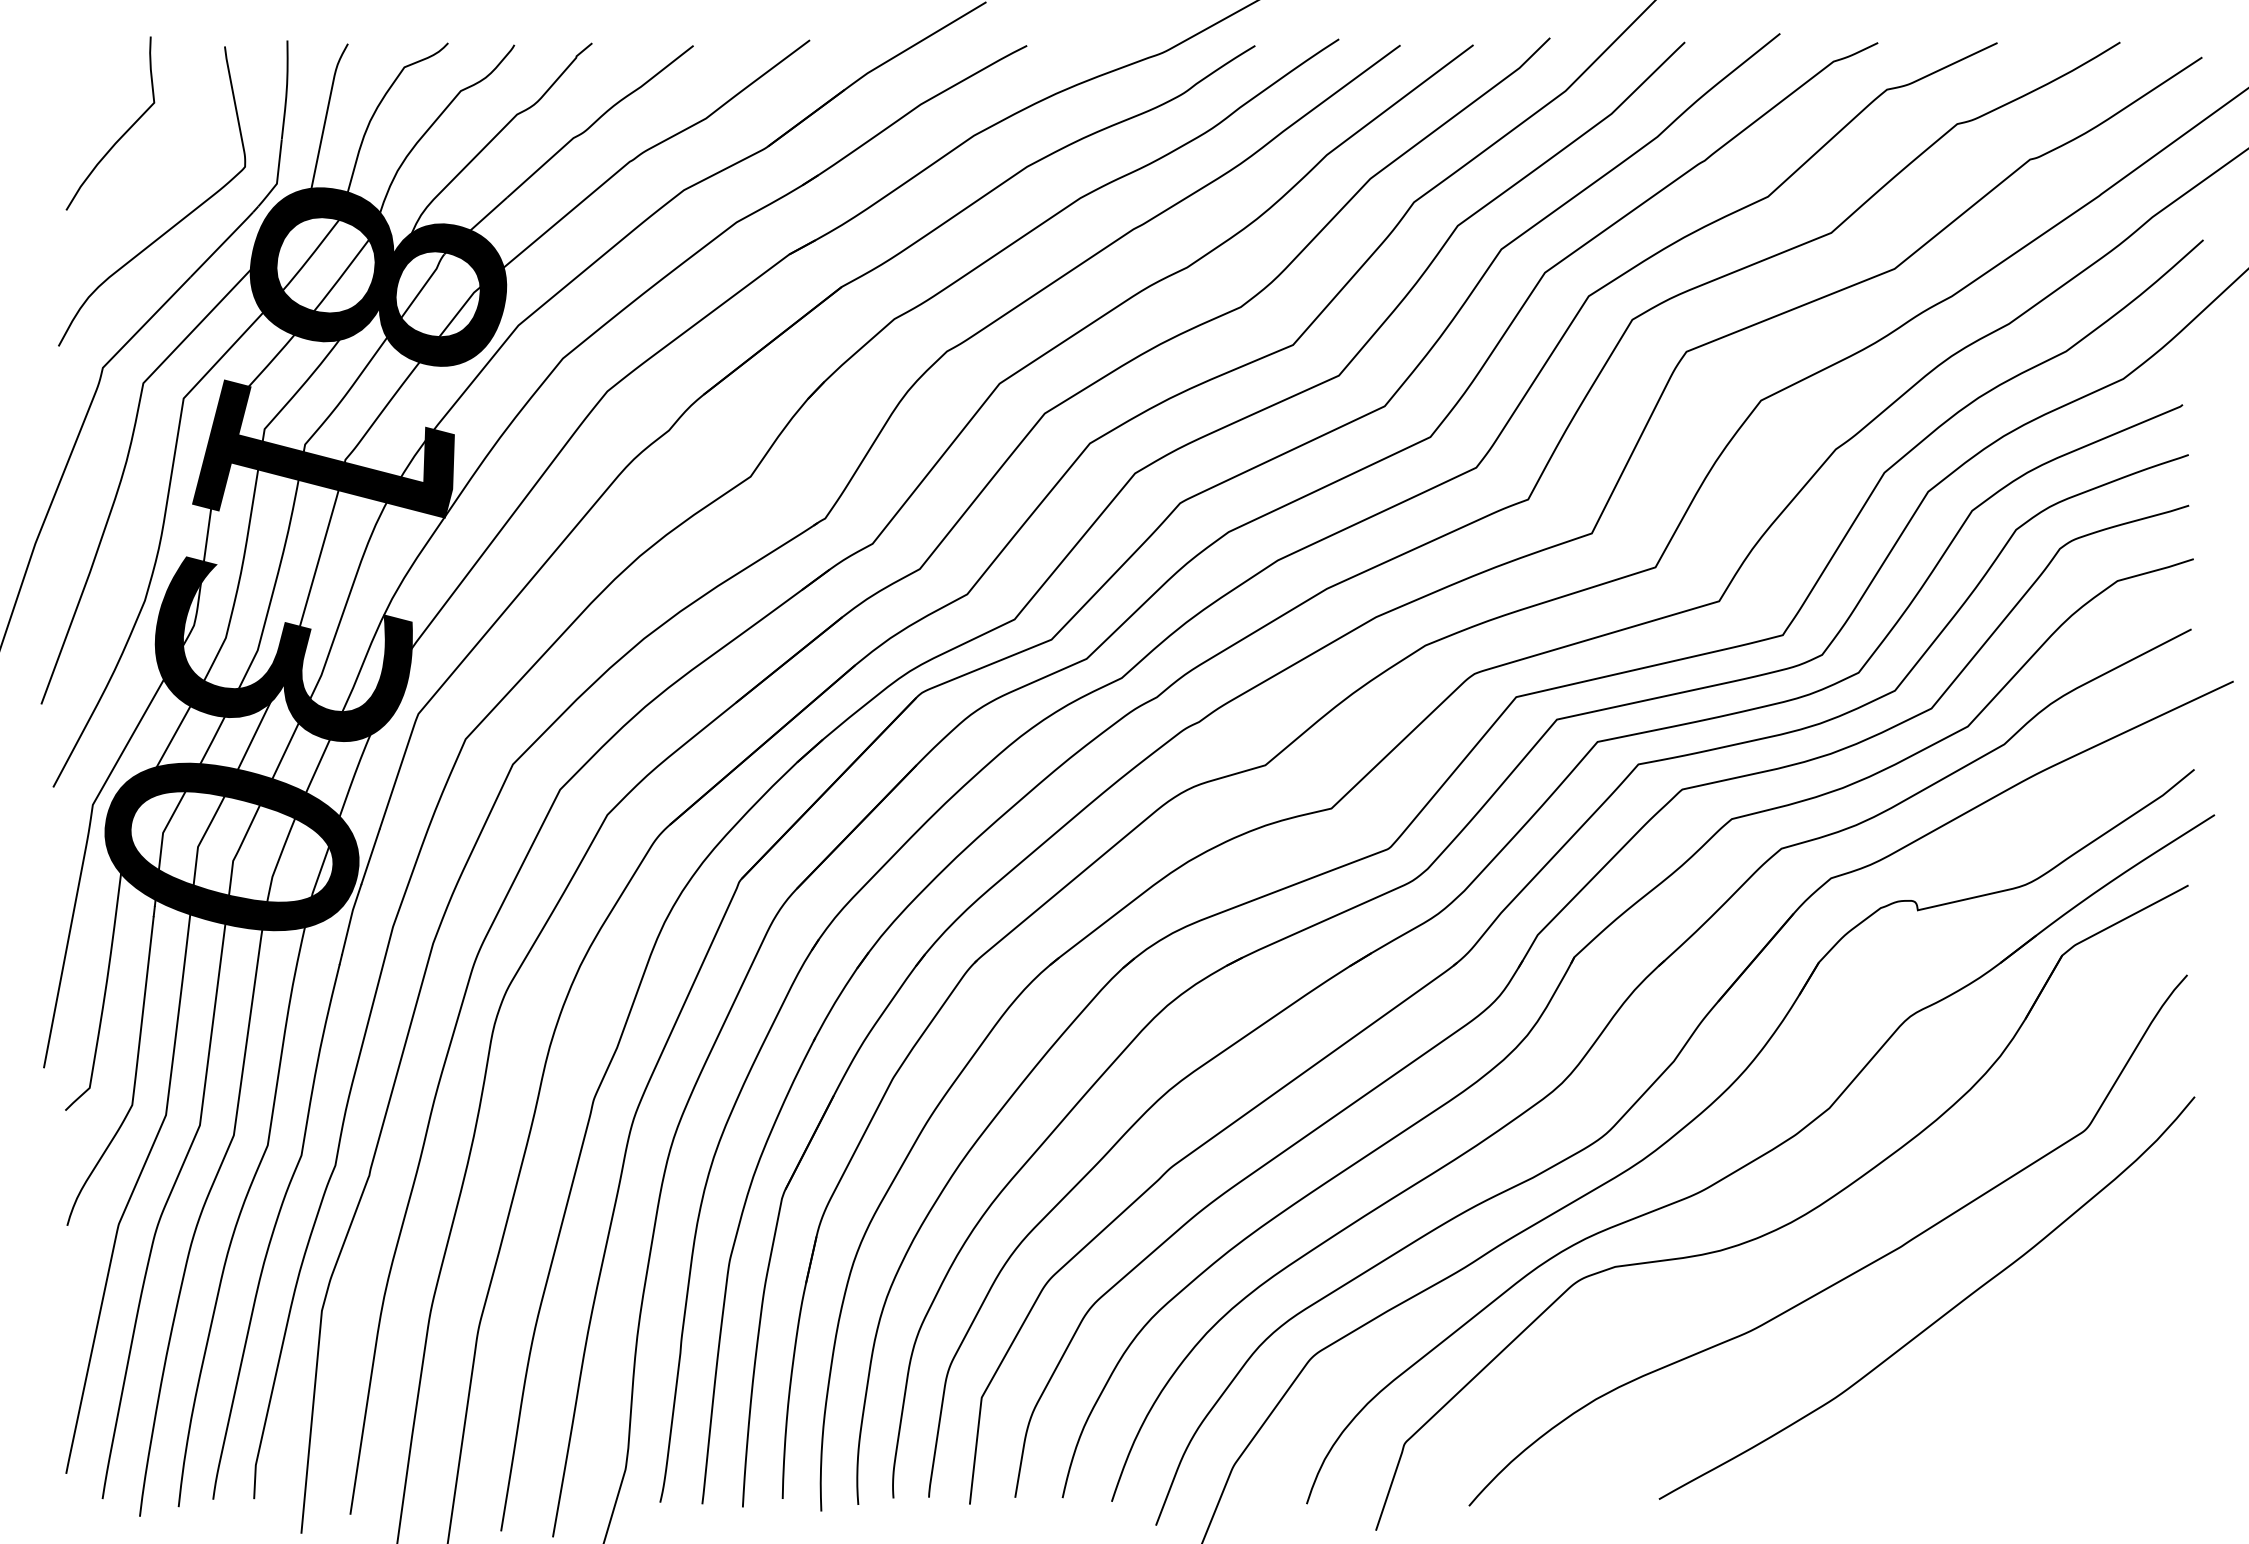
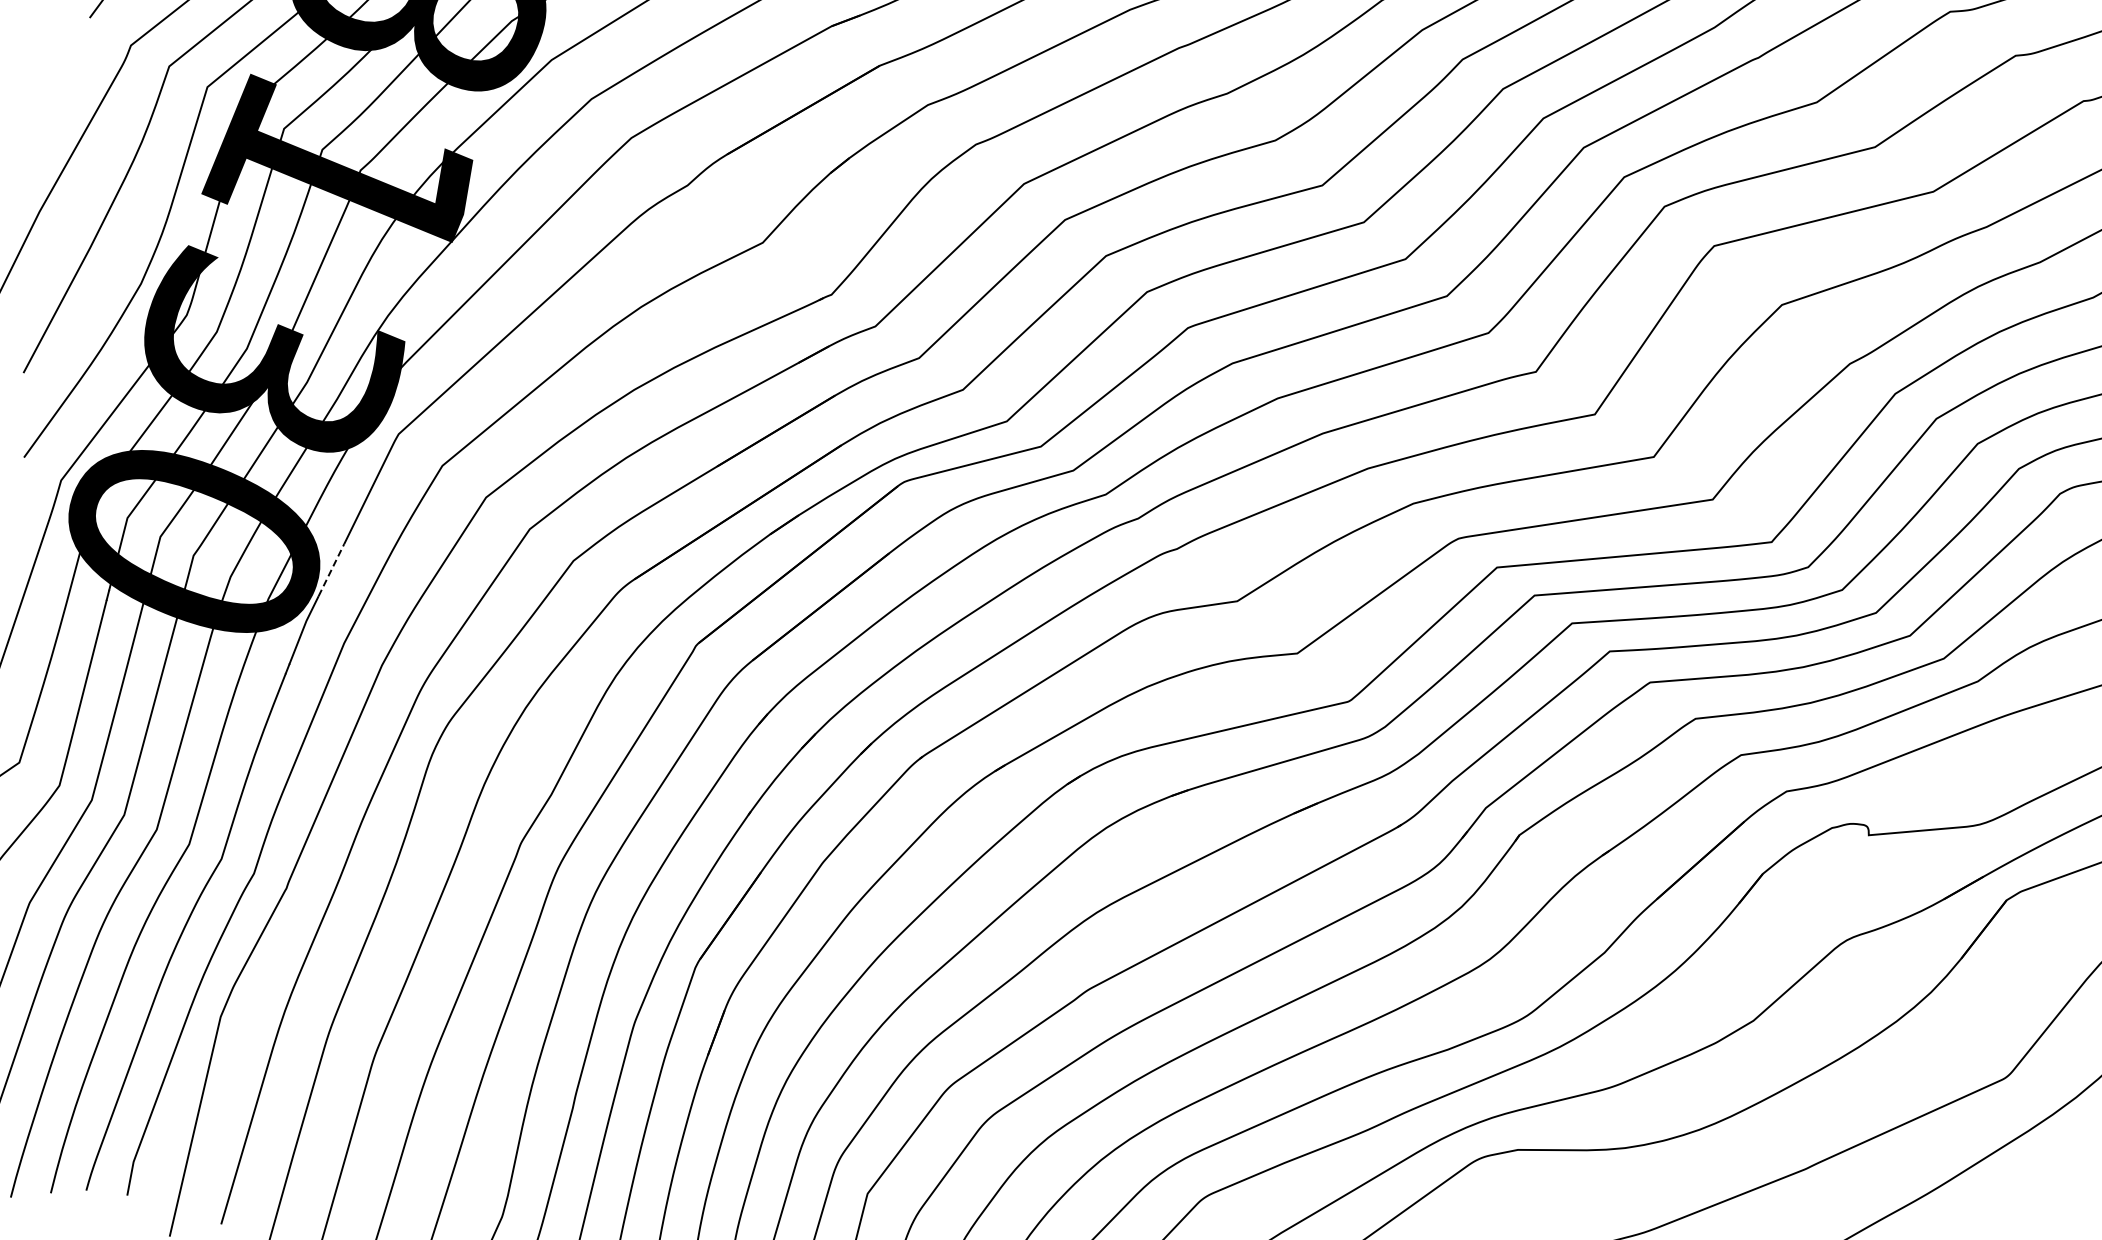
line: (370, 856) -> (331, 569), solid -> dashed

